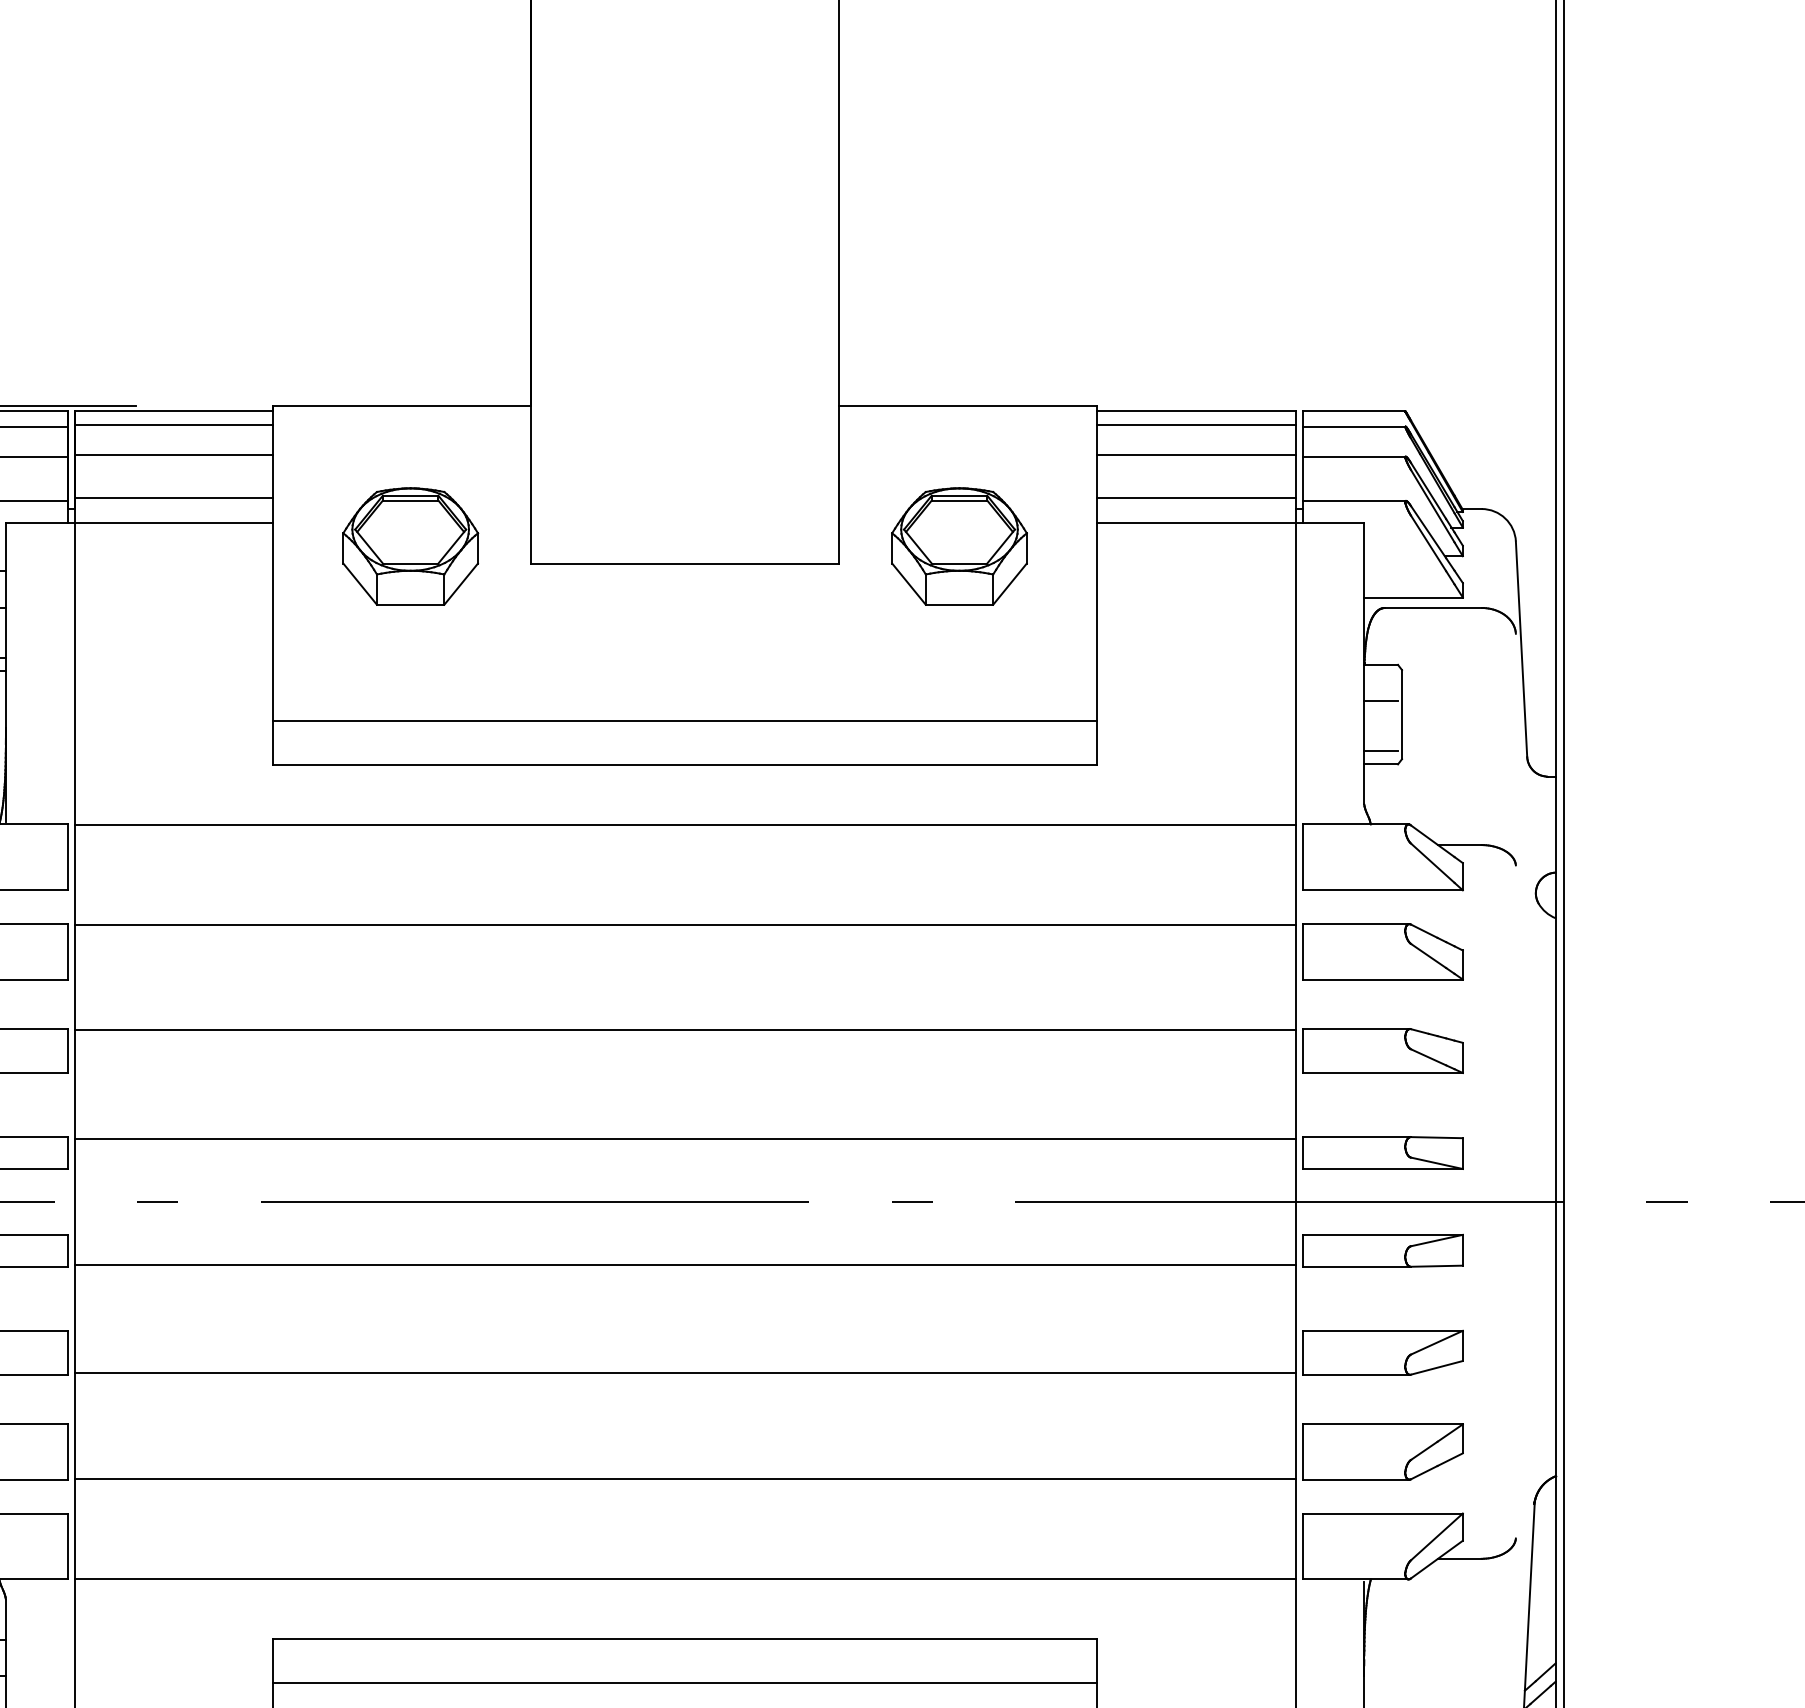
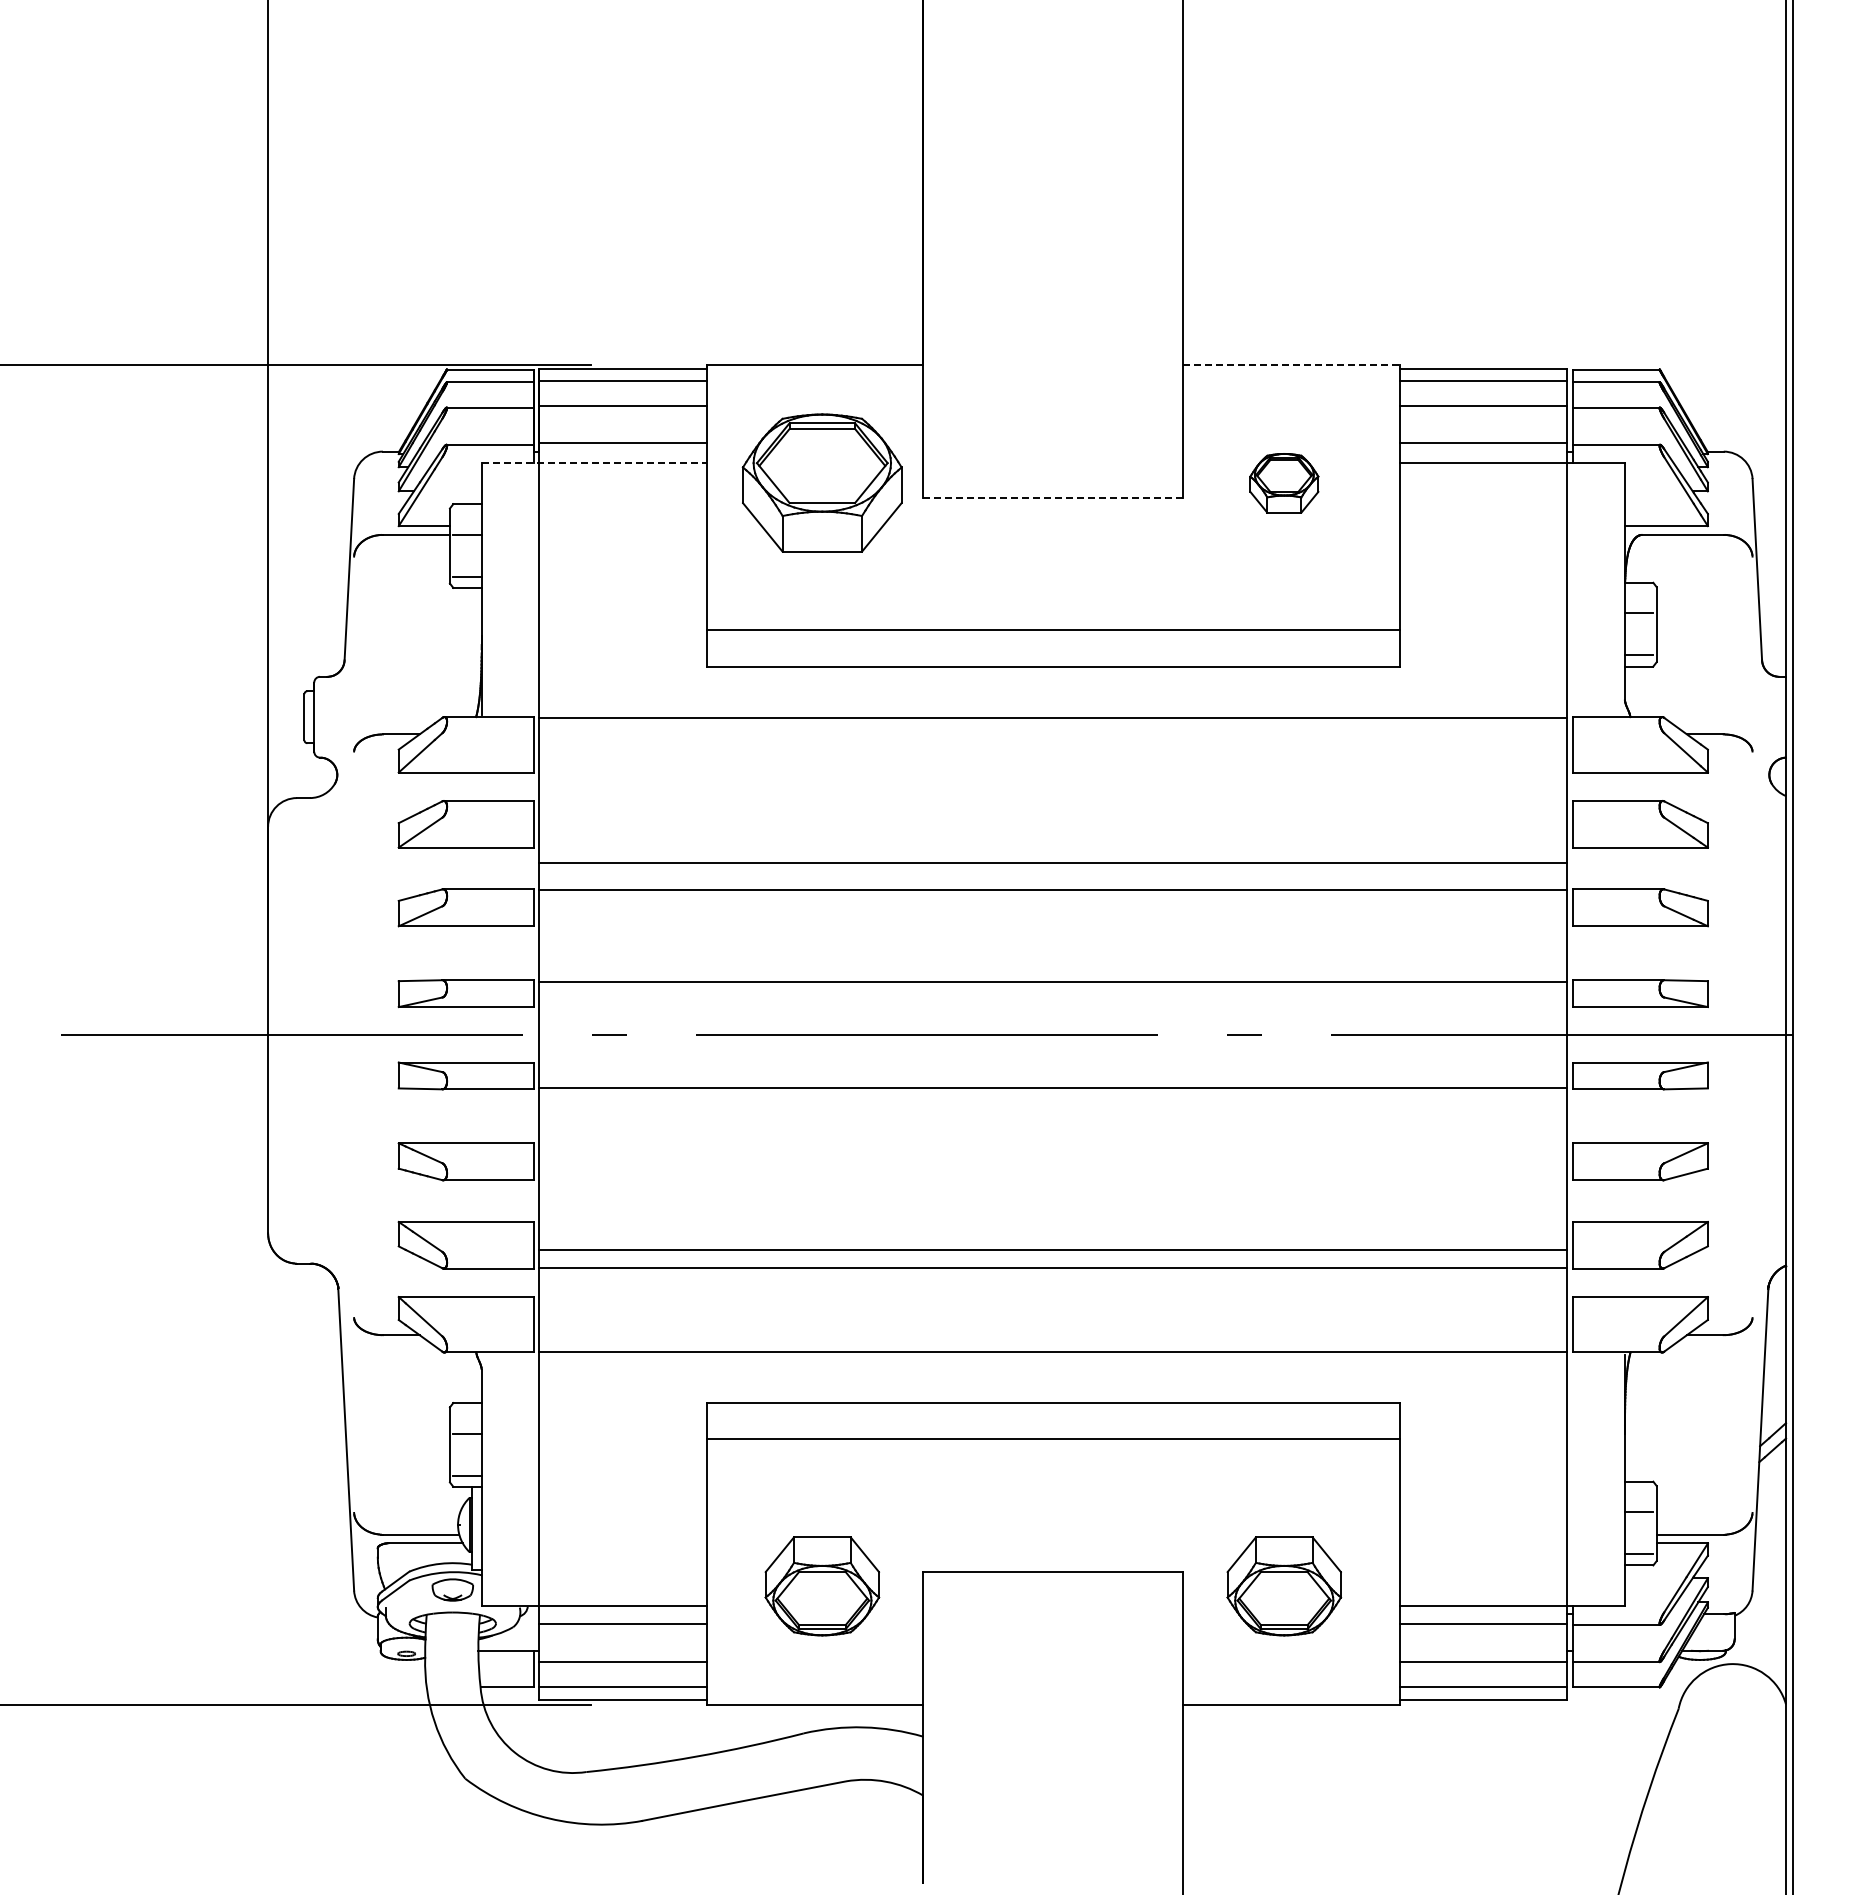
line: (969, 405) -> (1292, 364), solid -> dashed
line: (139, 523) -> (594, 463), solid -> dashed
part: (410, 546) -> (822, 483), size x1.4
part: (959, 546) -> (1284, 483), size x0.6
line: (685, 563) -> (1053, 497), solid -> dashed
line: (685, 924) -> (1053, 862), moved
line: (685, 1373) -> (1053, 1250), moved

